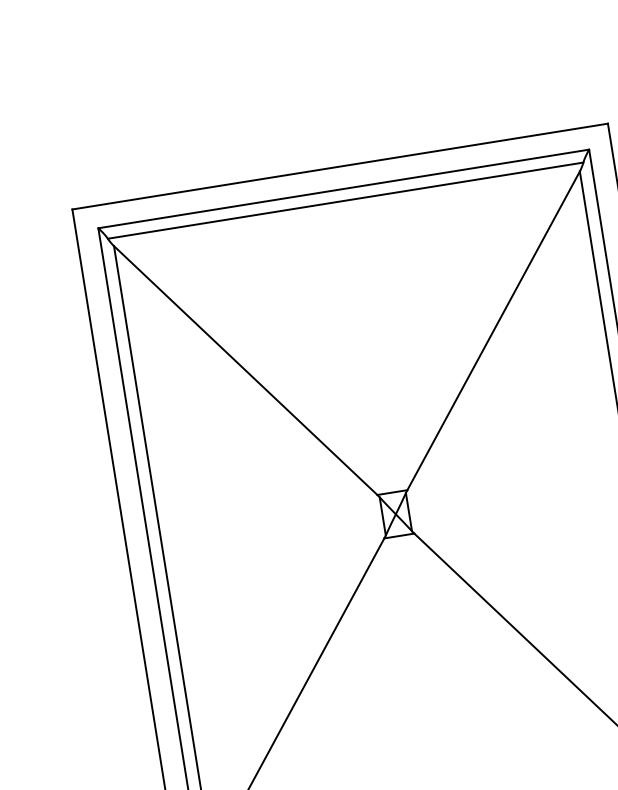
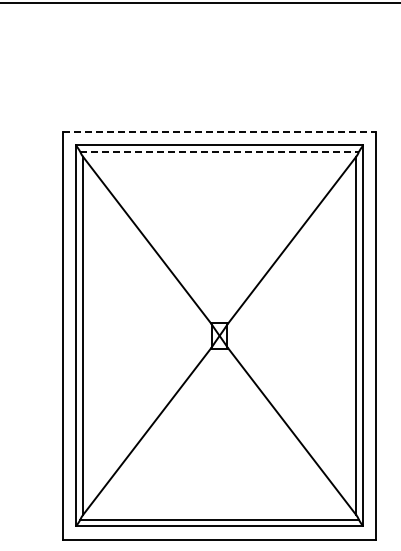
line: (340, 167) -> (219, 132), solid -> dashed
line: (347, 200) -> (220, 152), solid -> dashed

